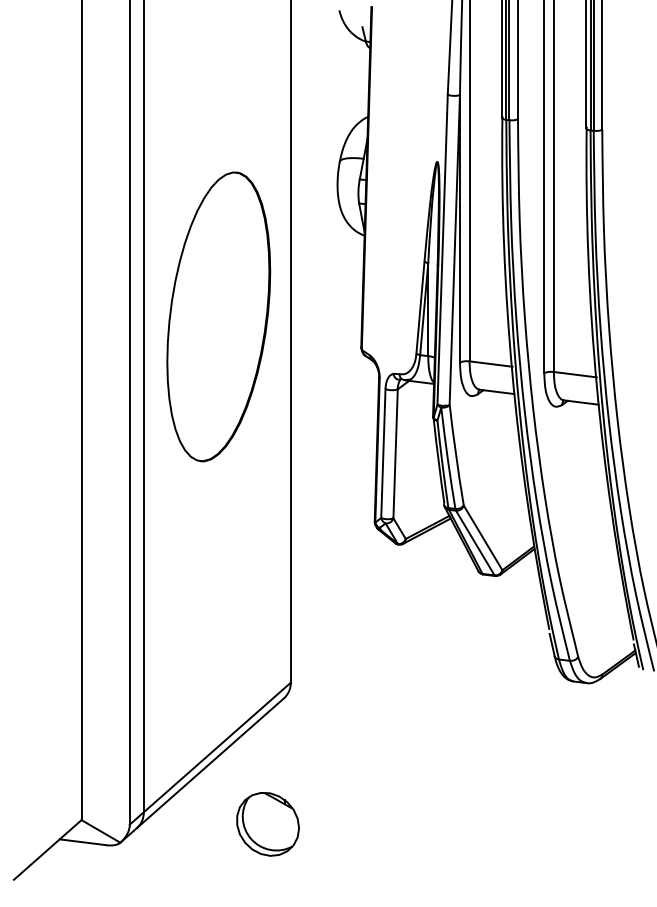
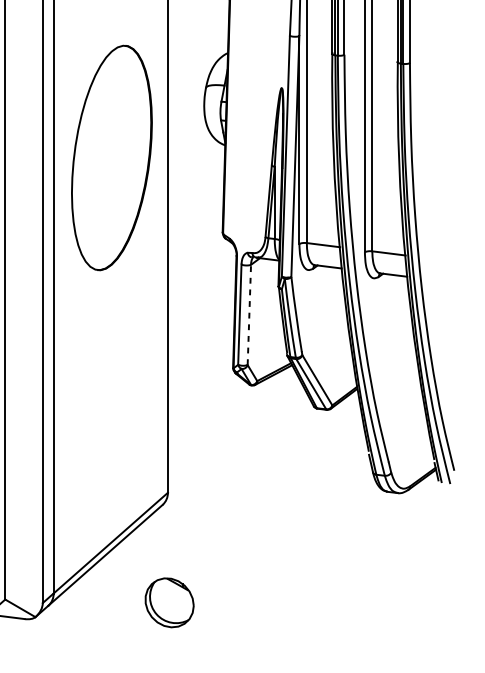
part: (218, 316) -> (111, 157), moved
line: (395, 453) -> (249, 314), solid -> dashed
part: (267, 824) -> (169, 602), moved

